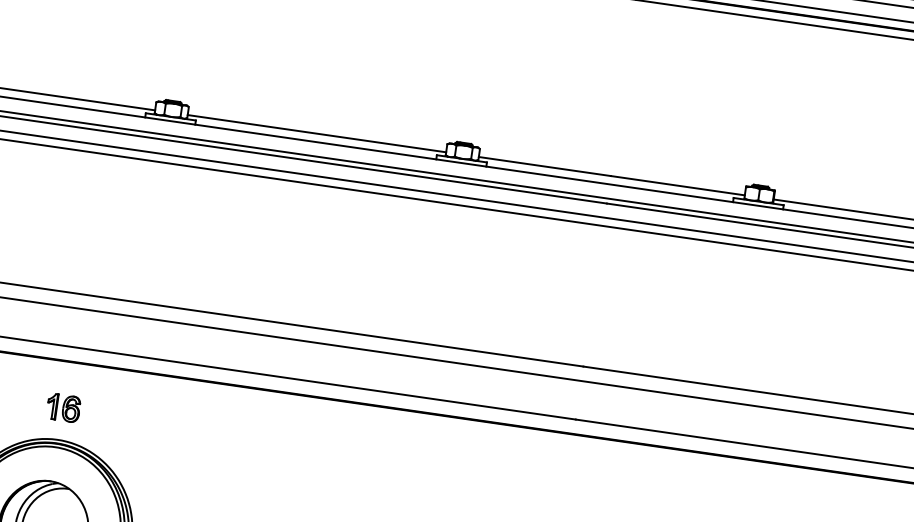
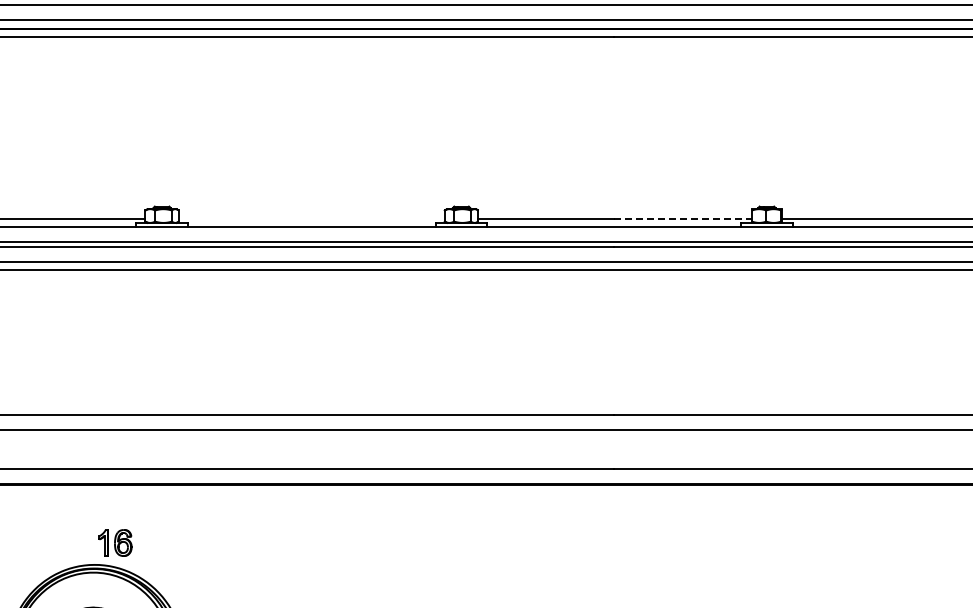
line: (316, 133) -> (311, 218), removed
line: (678, 185) -> (683, 218), solid -> dashed
part: (63, 407) -> (115, 542), moved

